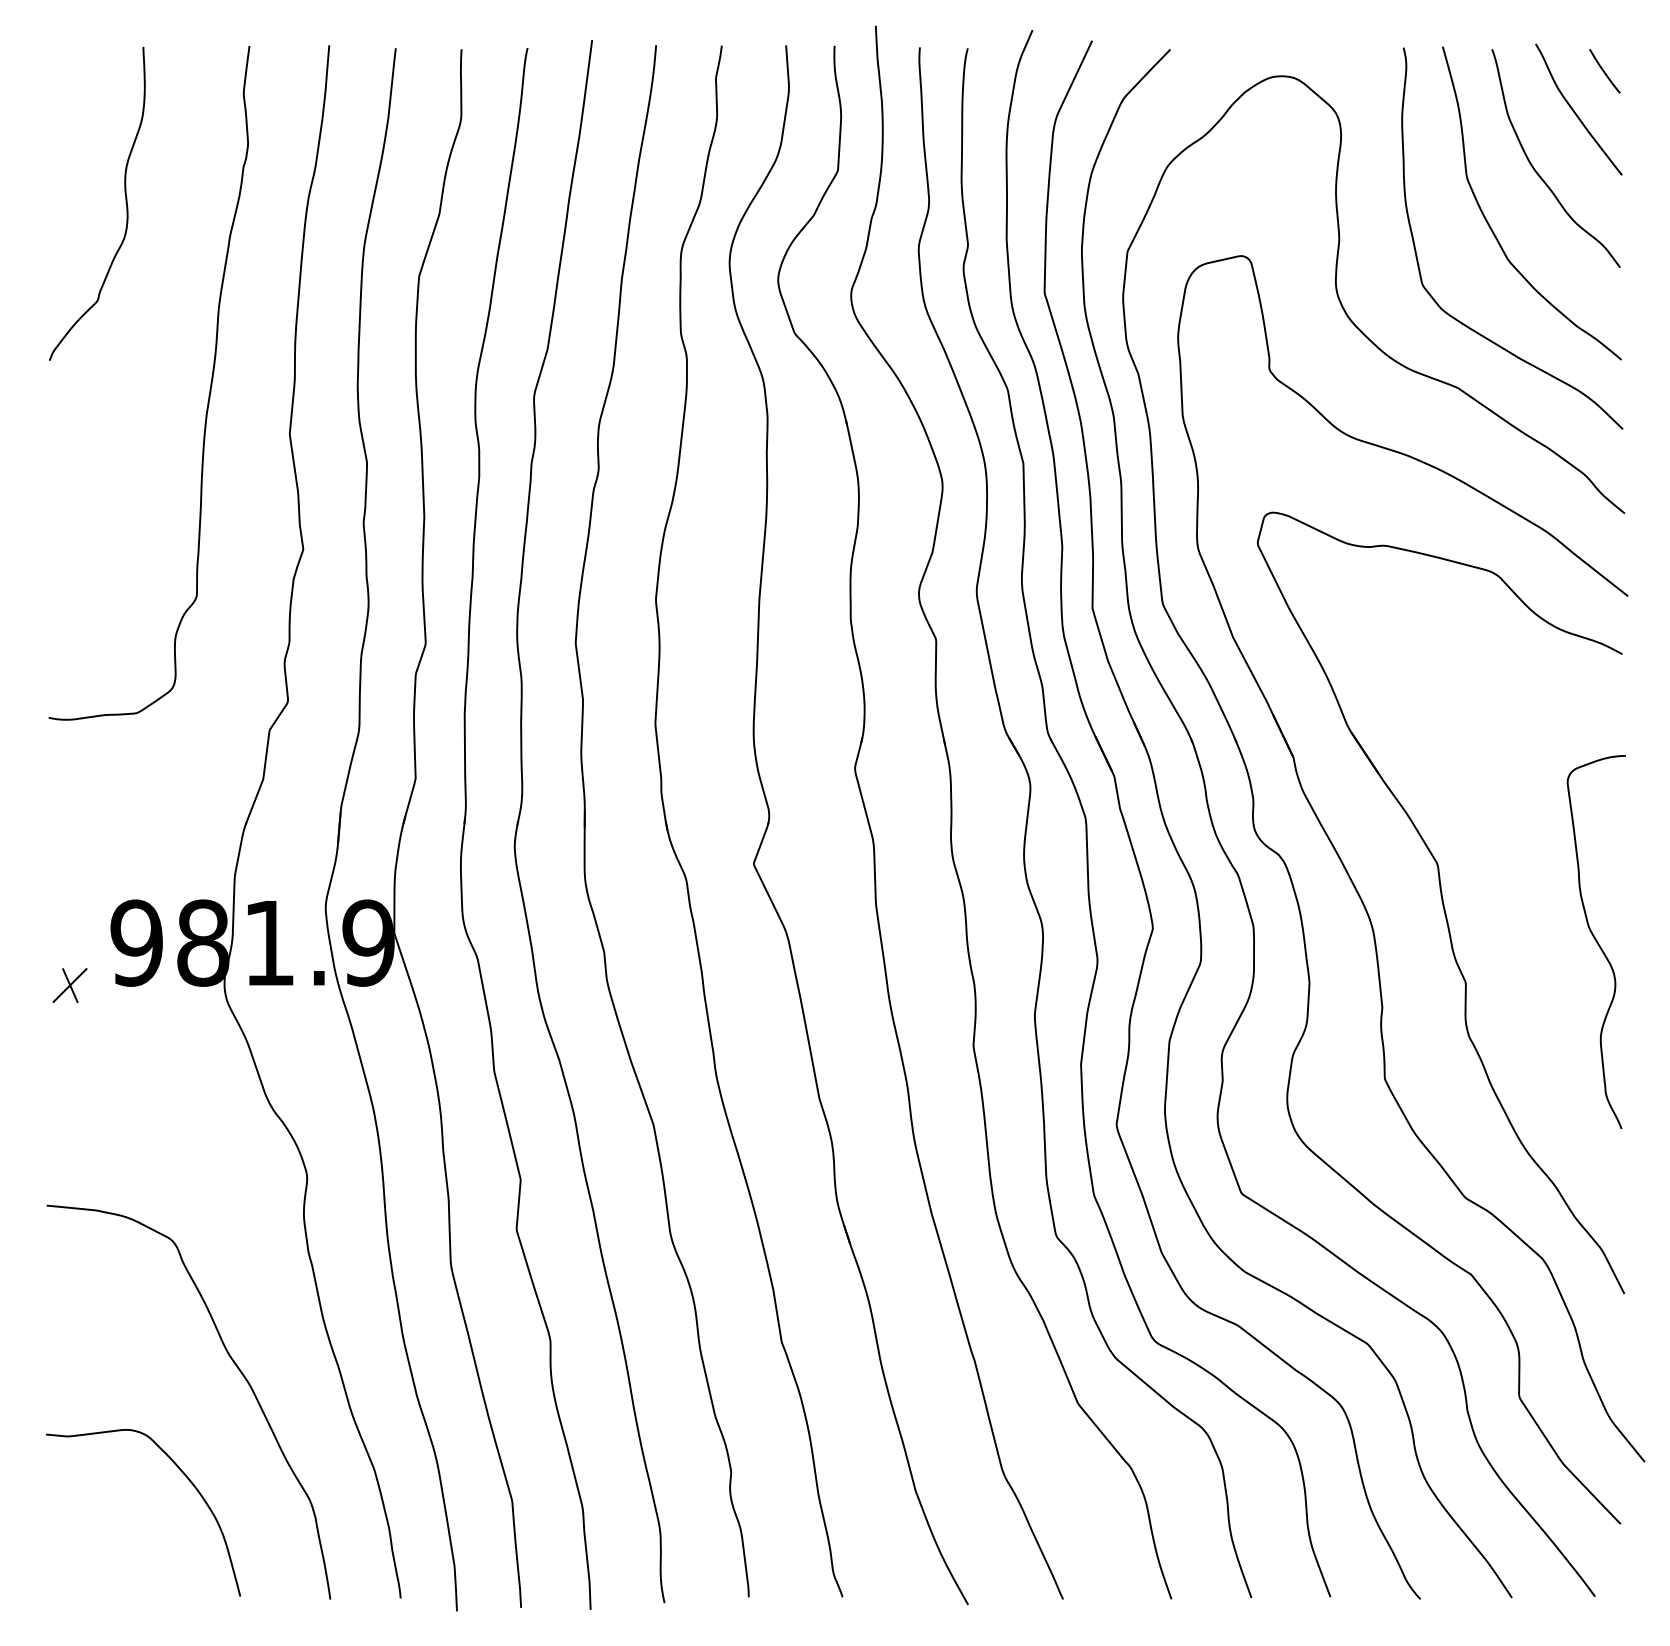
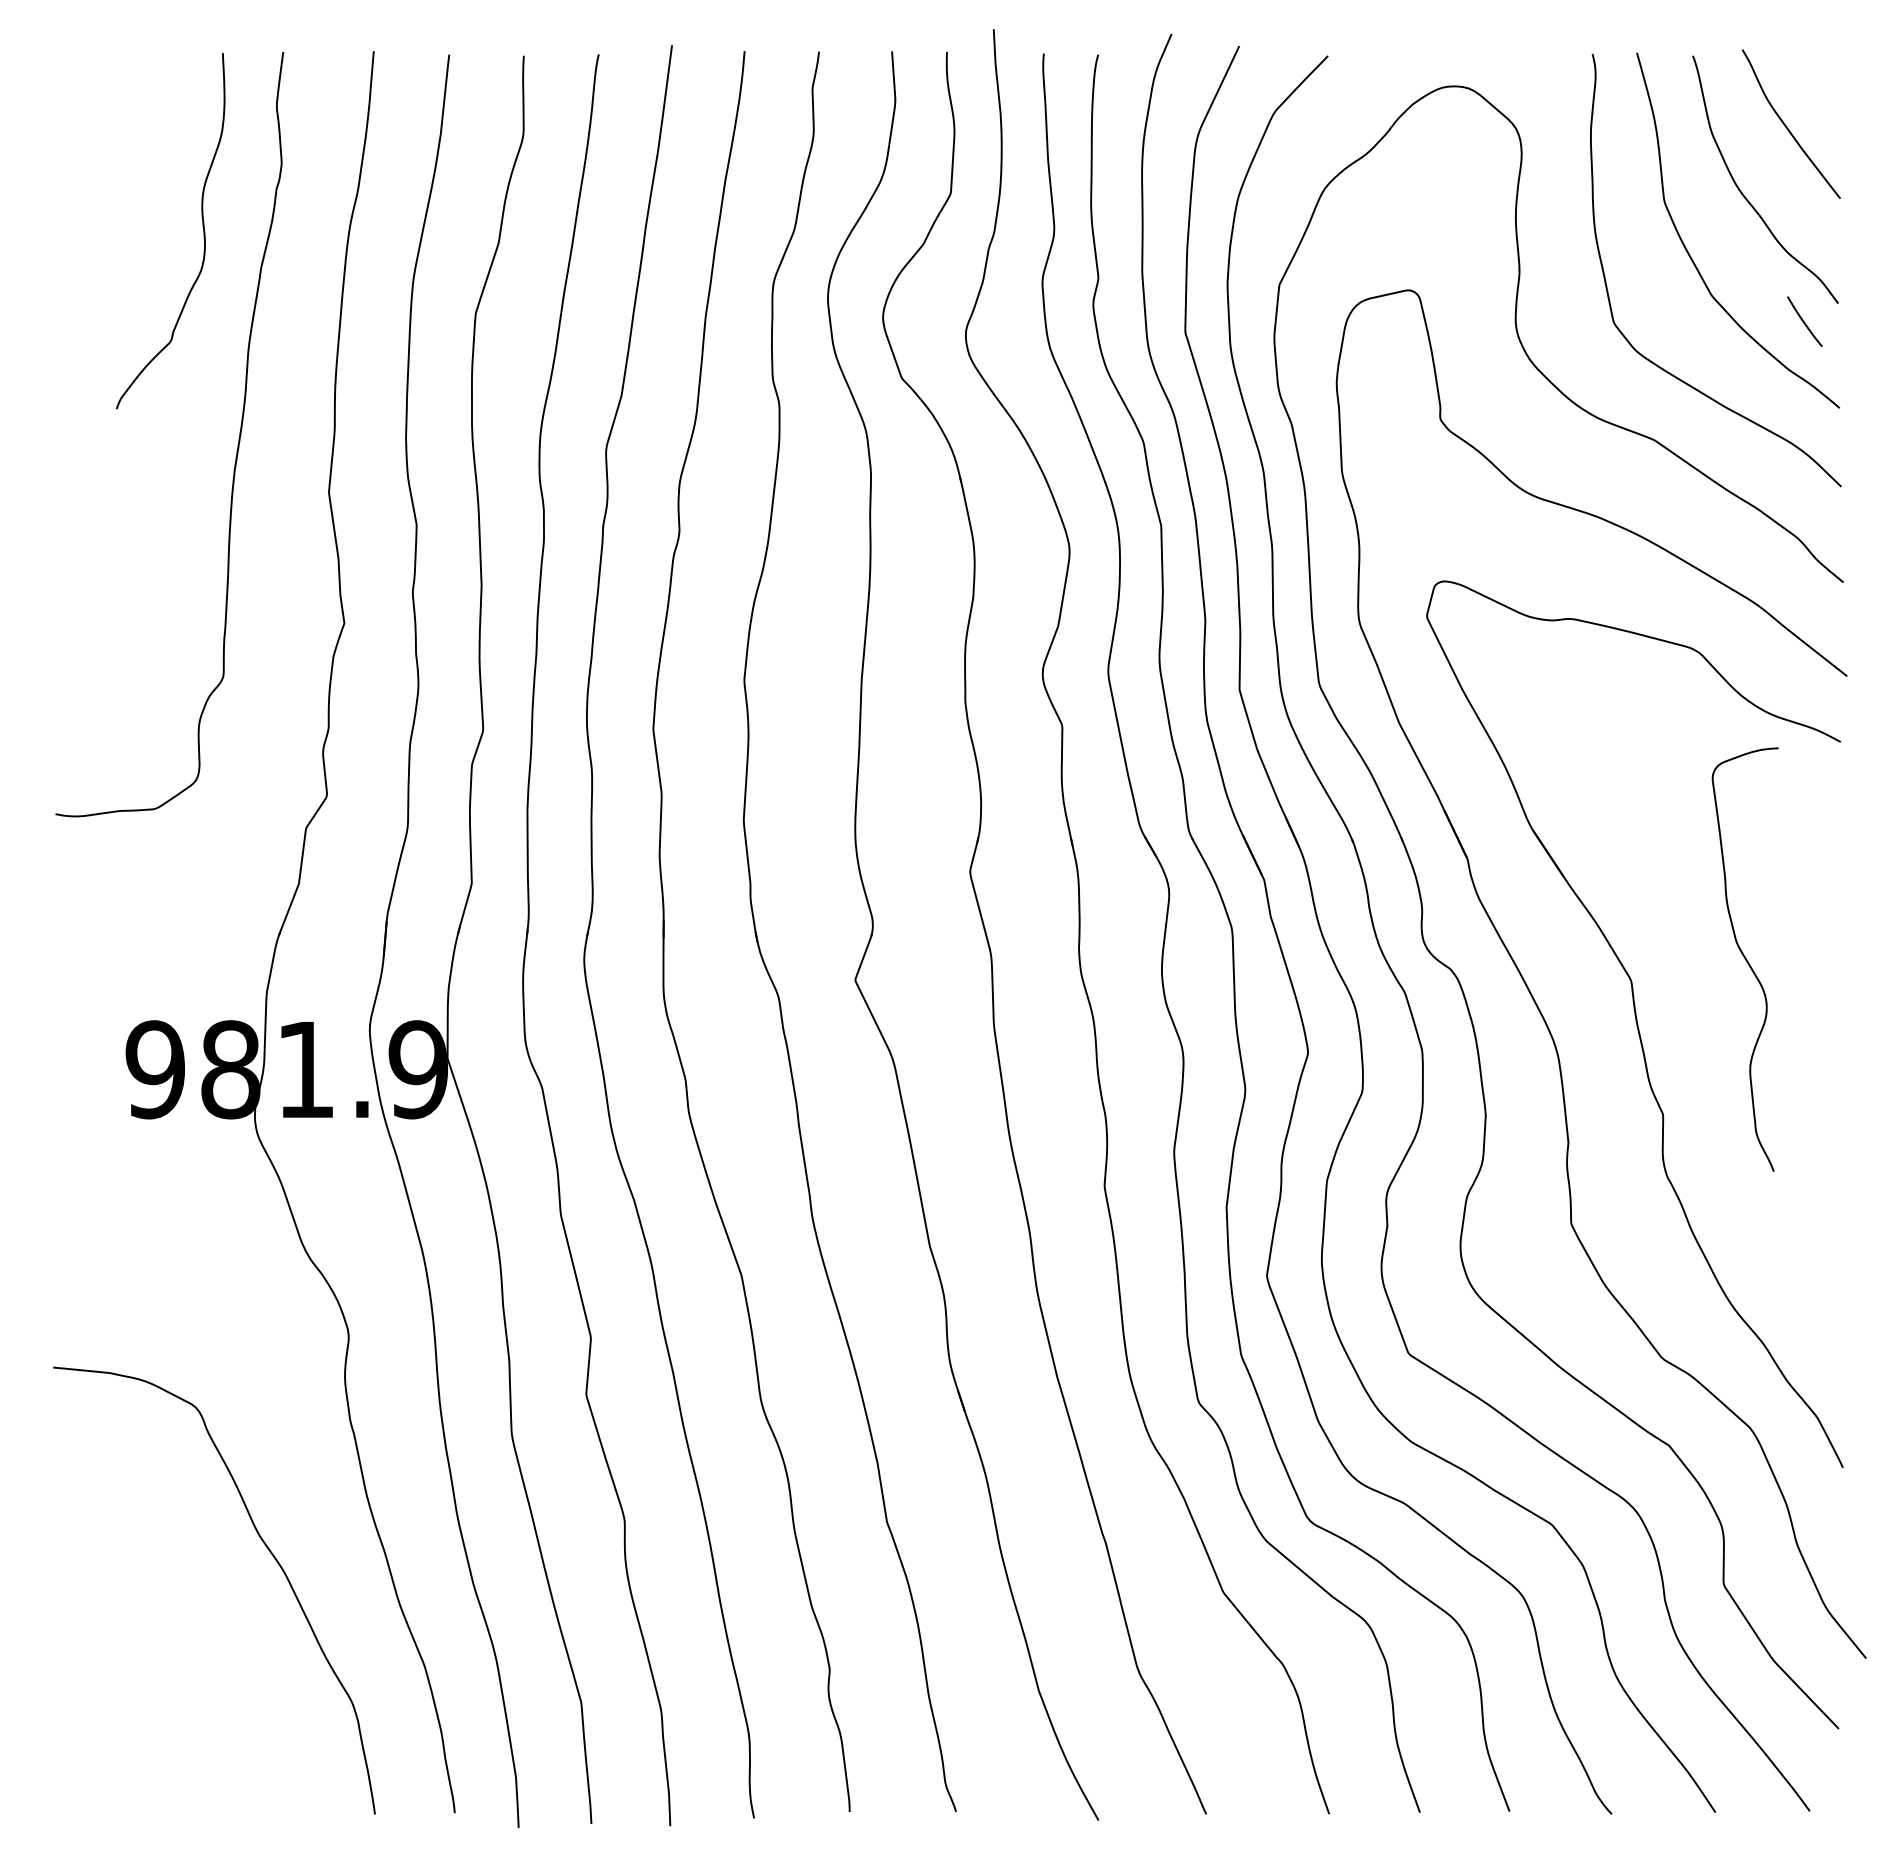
curve: (1604, 71) -> (1804, 321), moved
curve: (125, 200) -> (202, 227), moved
curve: (1595, 941) -> (1744, 958), moved
part: (69, 985) -> (79, 1117), removed
curve: (187, 1478) -> (212, 1677), removed

